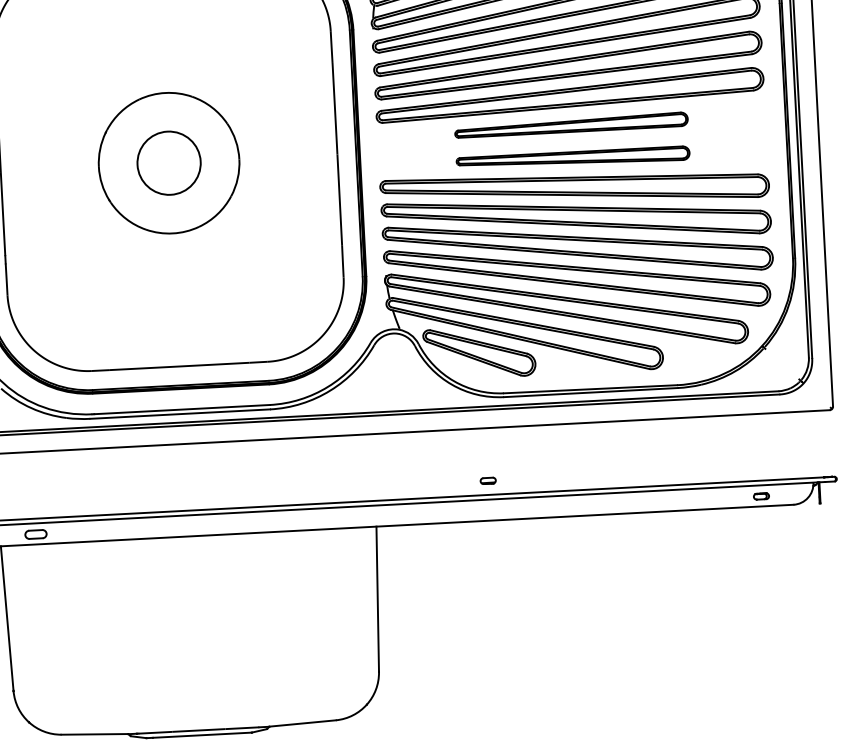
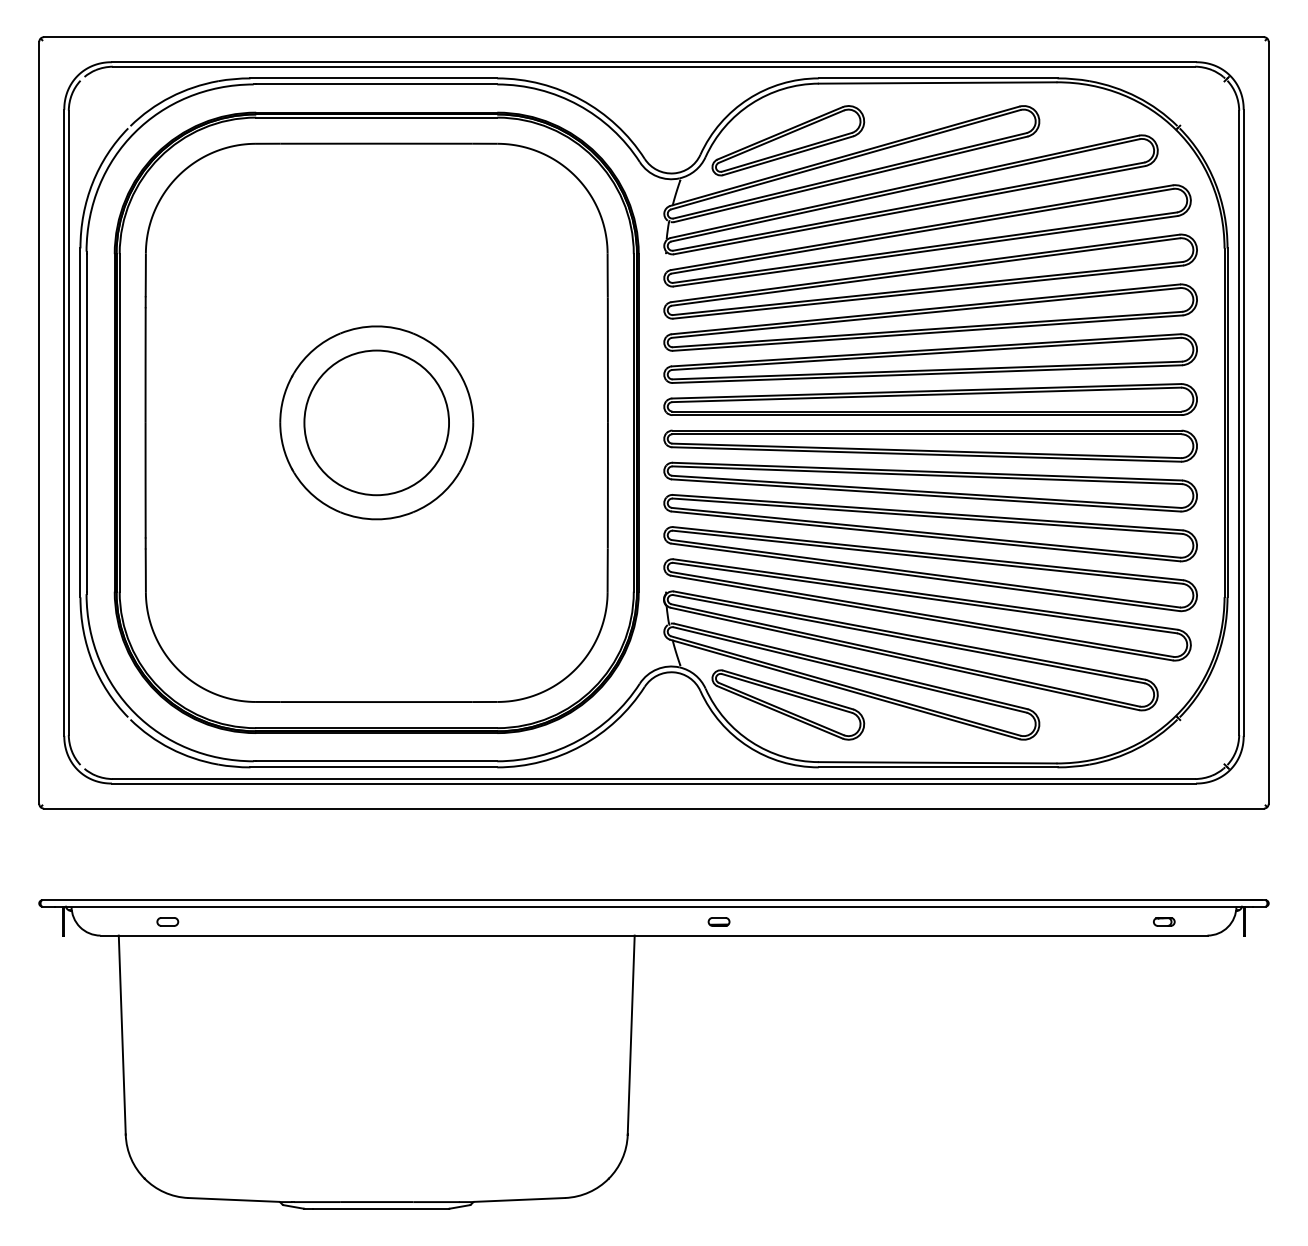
part: (571, 125) -> (930, 399), size x1.67
part: (573, 158) -> (930, 445), size x1.67
circle: (168, 162) -> (376, 422), size x1.67
part: (487, 480) -> (718, 921), moved
part: (35, 534) -> (167, 921), size x0.71

